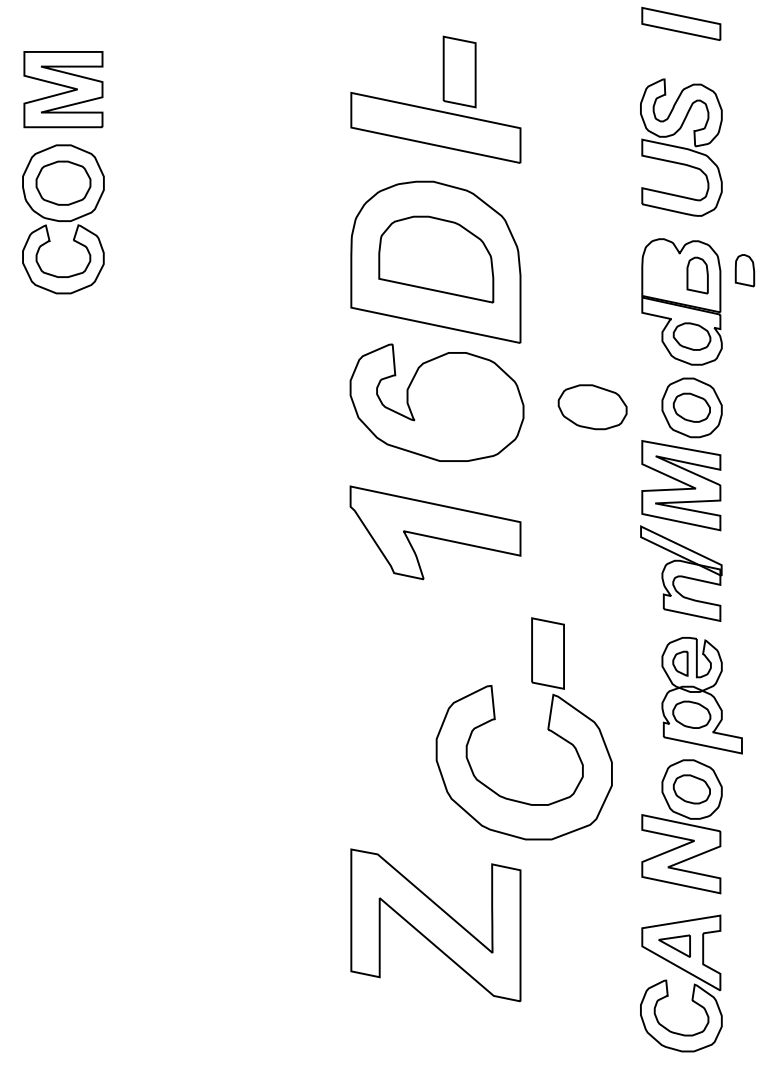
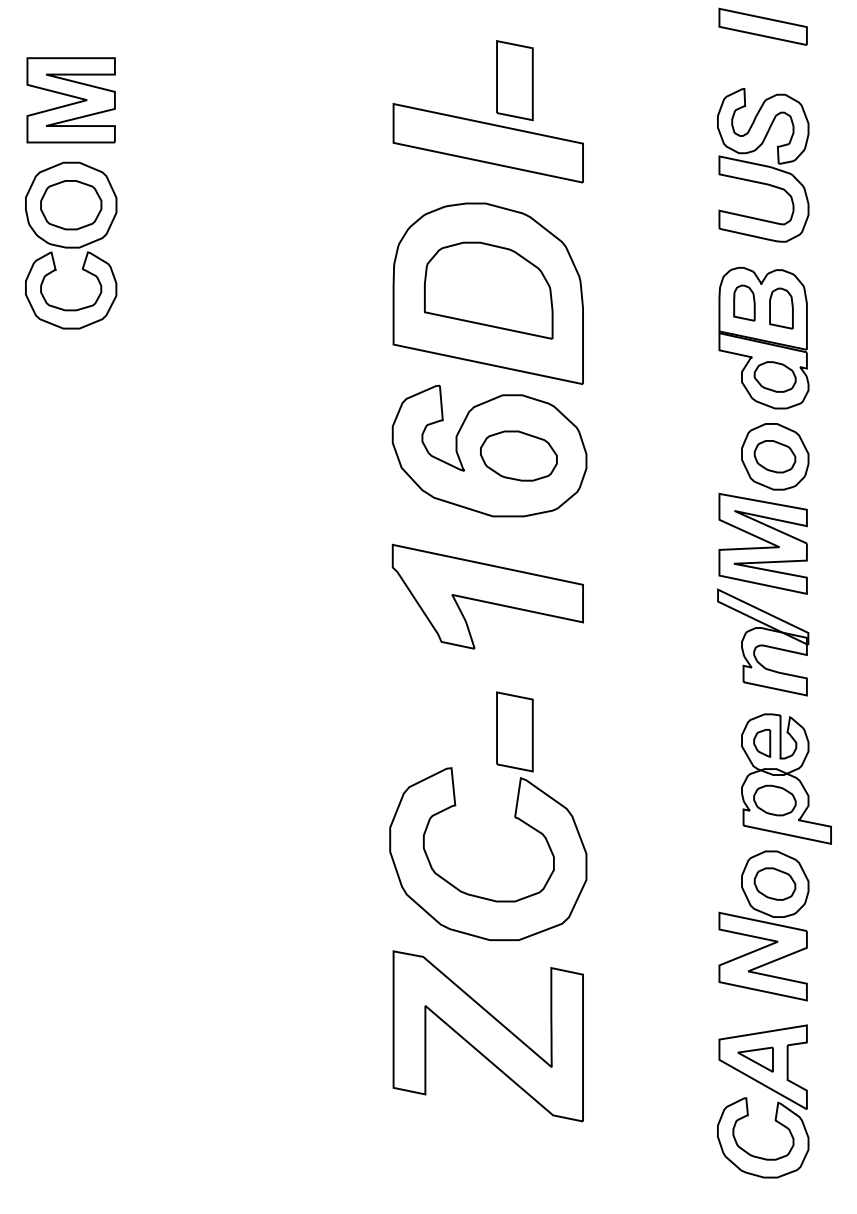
part: (745, 270) -> (744, 302), moved
part: (592, 406) -> (518, 455), moved
part: (547, 729) -> (514, 816), moved

